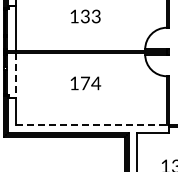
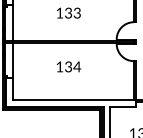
line: (16, 76) -> (13, 61), dashed -> solid
text: (85, 83) -> (68, 66), 174 -> 134
line: (92, 124) -> (74, 99), dashed -> solid

